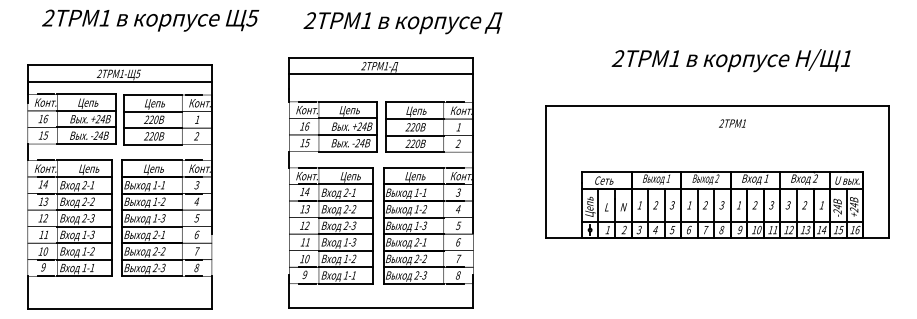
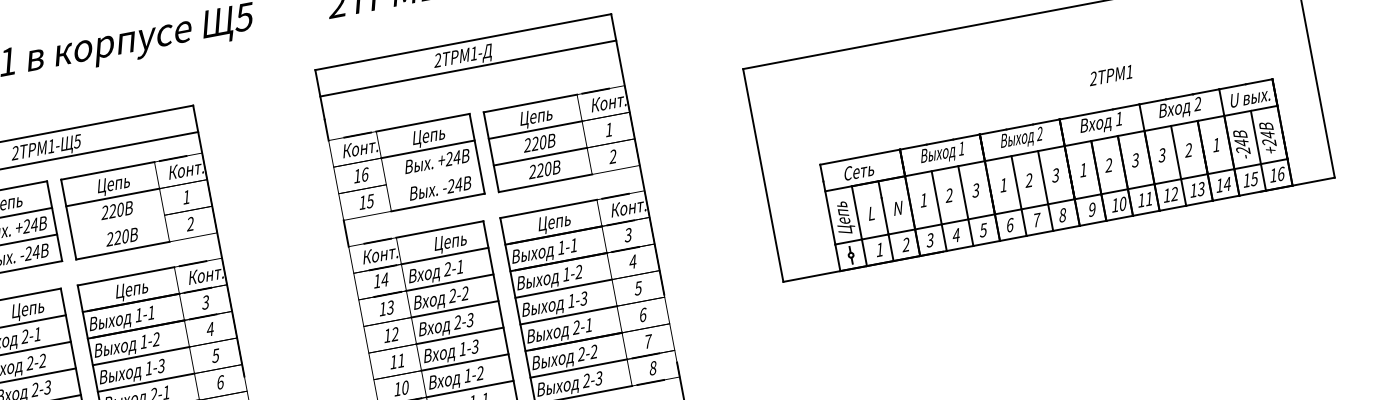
text: (732, 123) -> (1110, 75), moved
line: (153, 128) -> (118, 224), removed
line: (347, 134) -> (432, 175), removed

